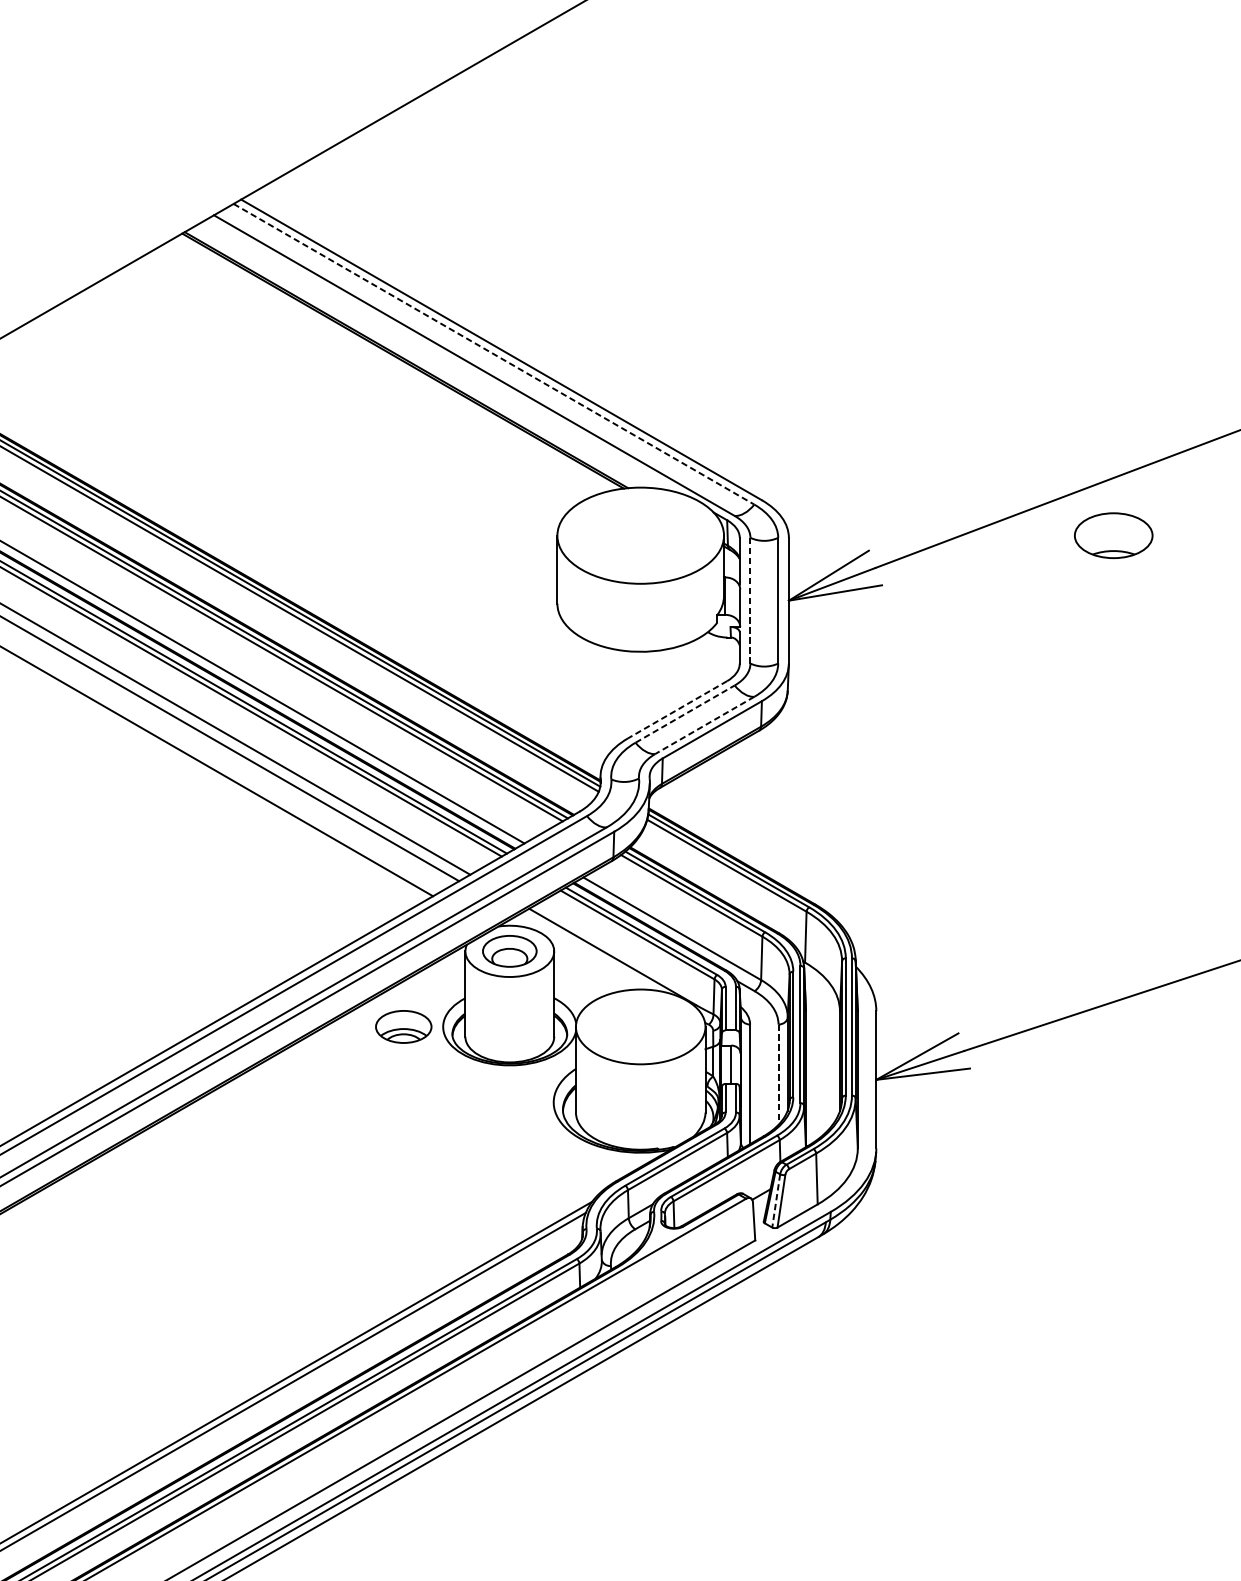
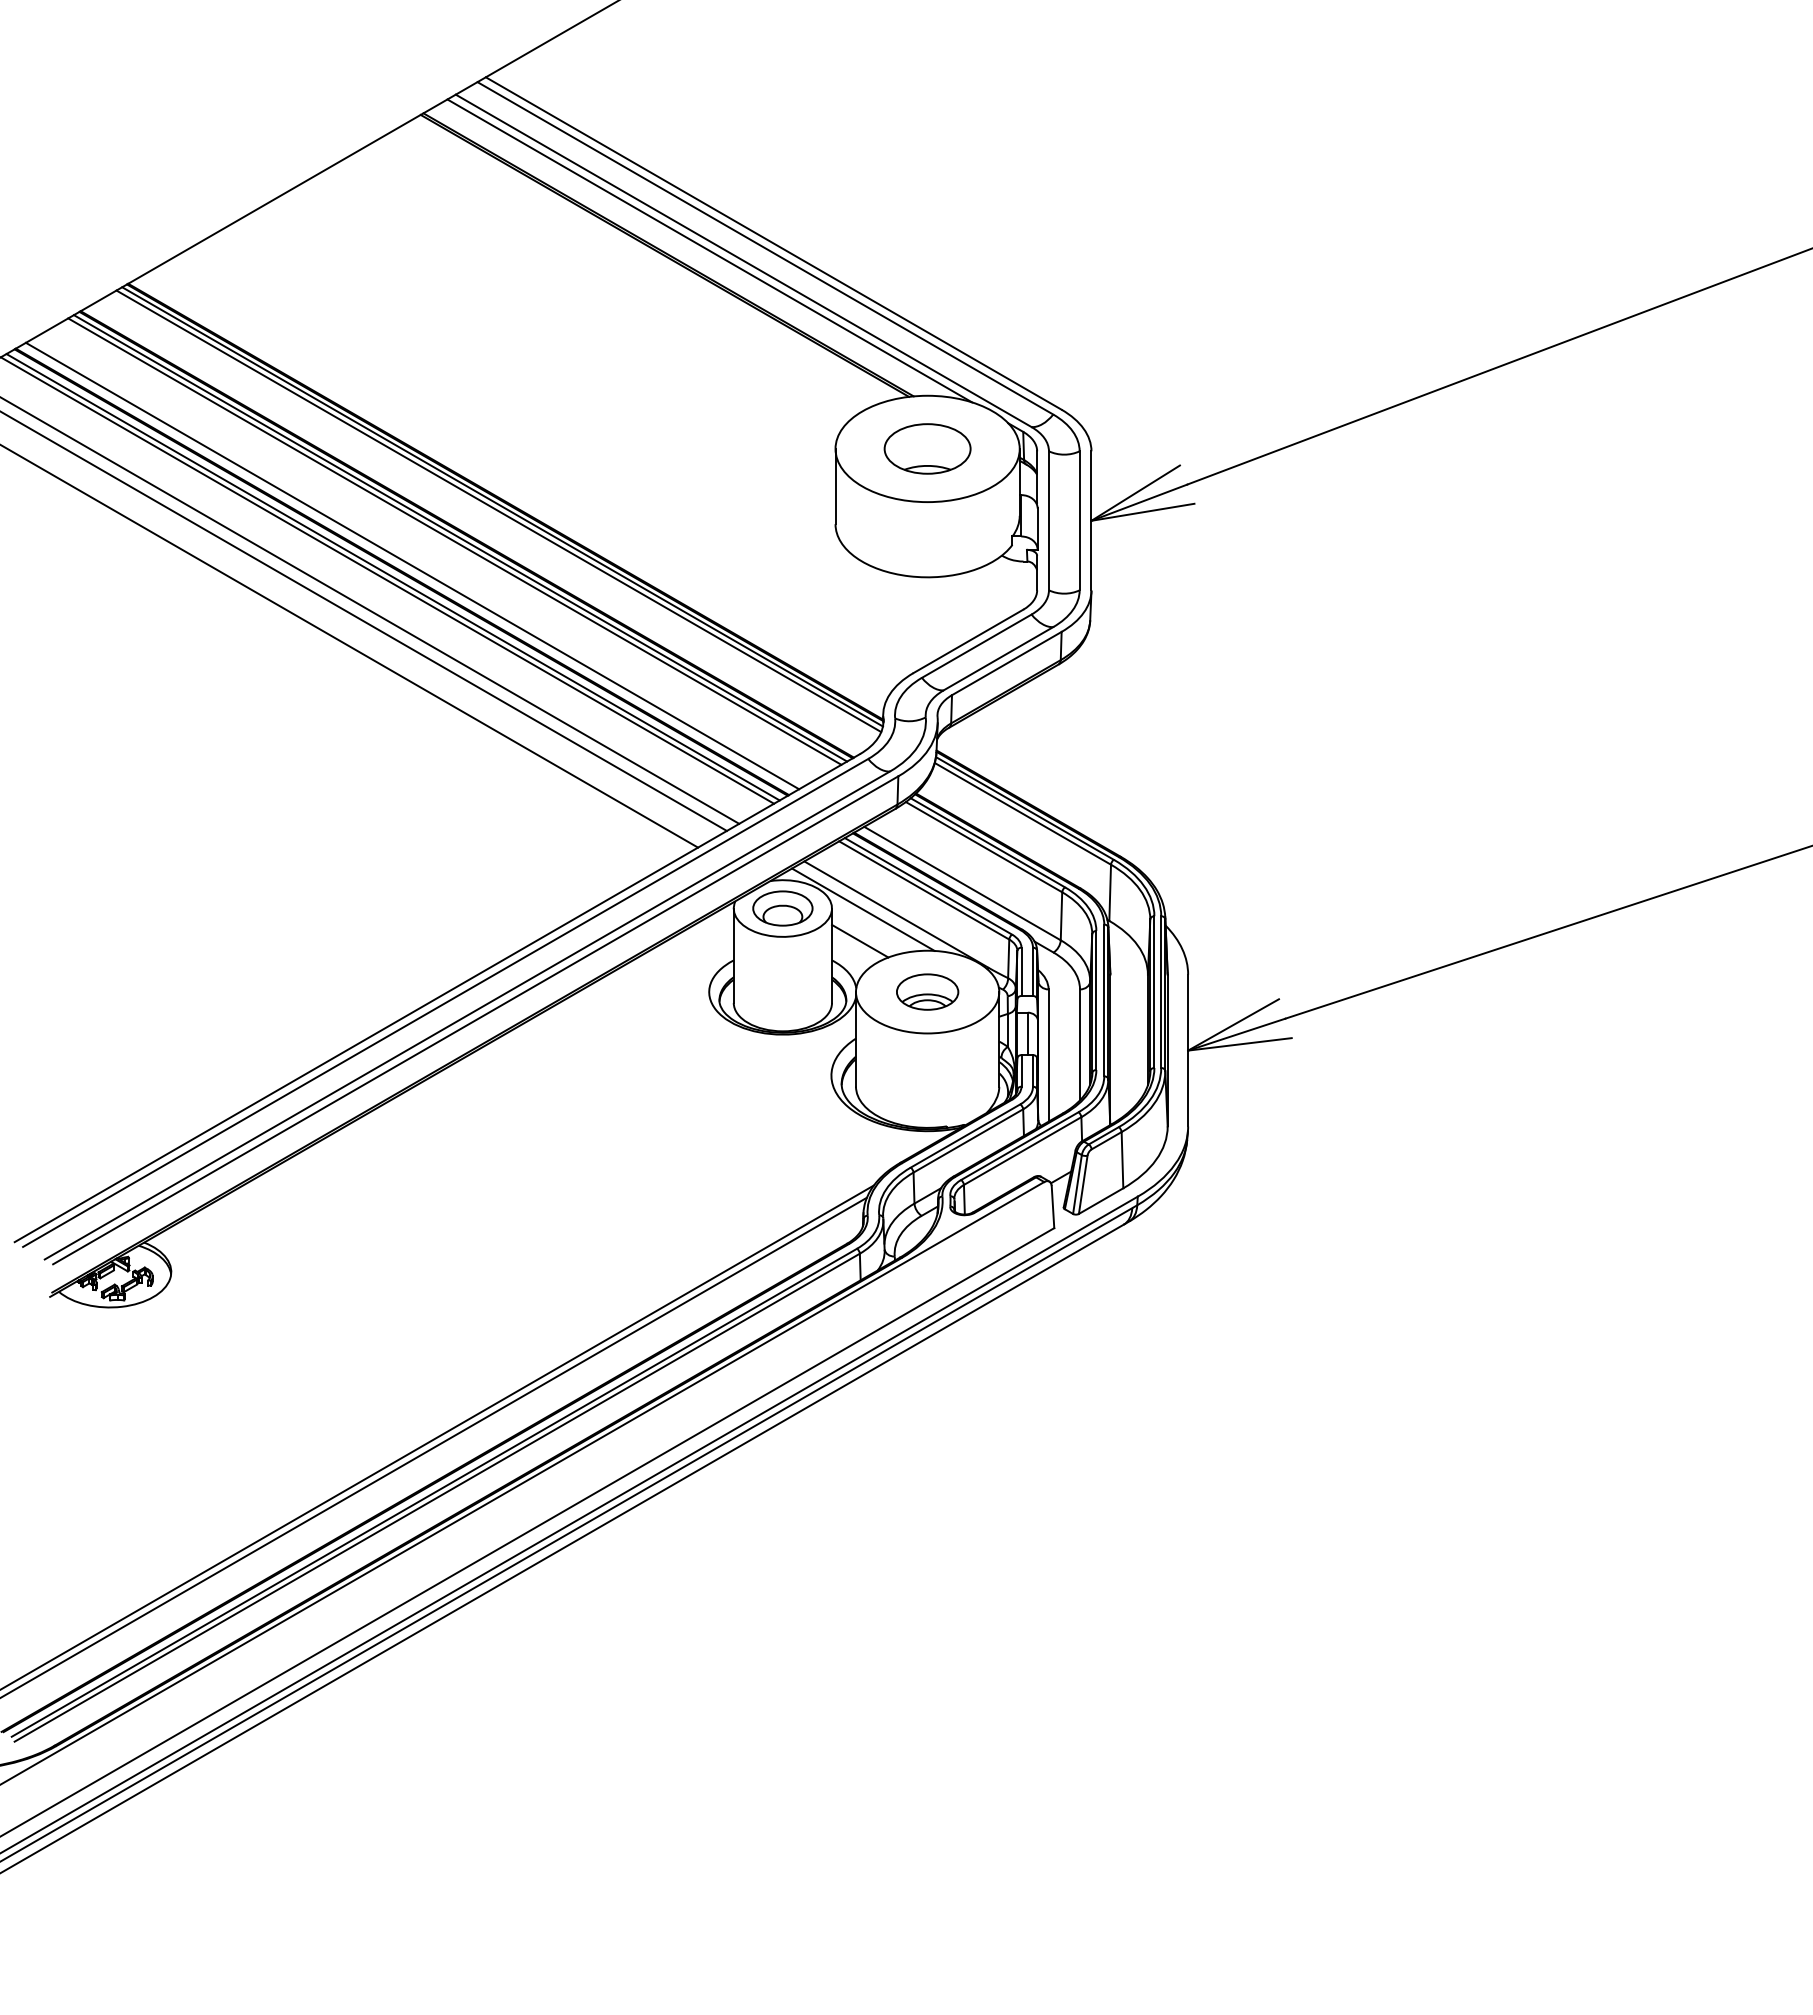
line: (494, 354) -> (765, 248), dashed -> solid
line: (443, 356) -> (709, 250), added
part: (1113, 535) -> (927, 448), moved
line: (750, 600) -> (1048, 520), dashed -> solid
line: (676, 709) -> (967, 641), dashed -> solid
line: (685, 713) -> (977, 645), dashed -> solid
line: (704, 725) -> (998, 658), dashed -> solid
line: (582, 952) -> (863, 909), added
line: (580, 980) -> (860, 940), added
part: (403, 1026) -> (927, 991), moved
line: (778, 1075) -> (1080, 1045), dashed -> solid
line: (776, 1200) -> (1077, 1184), dashed -> solid

